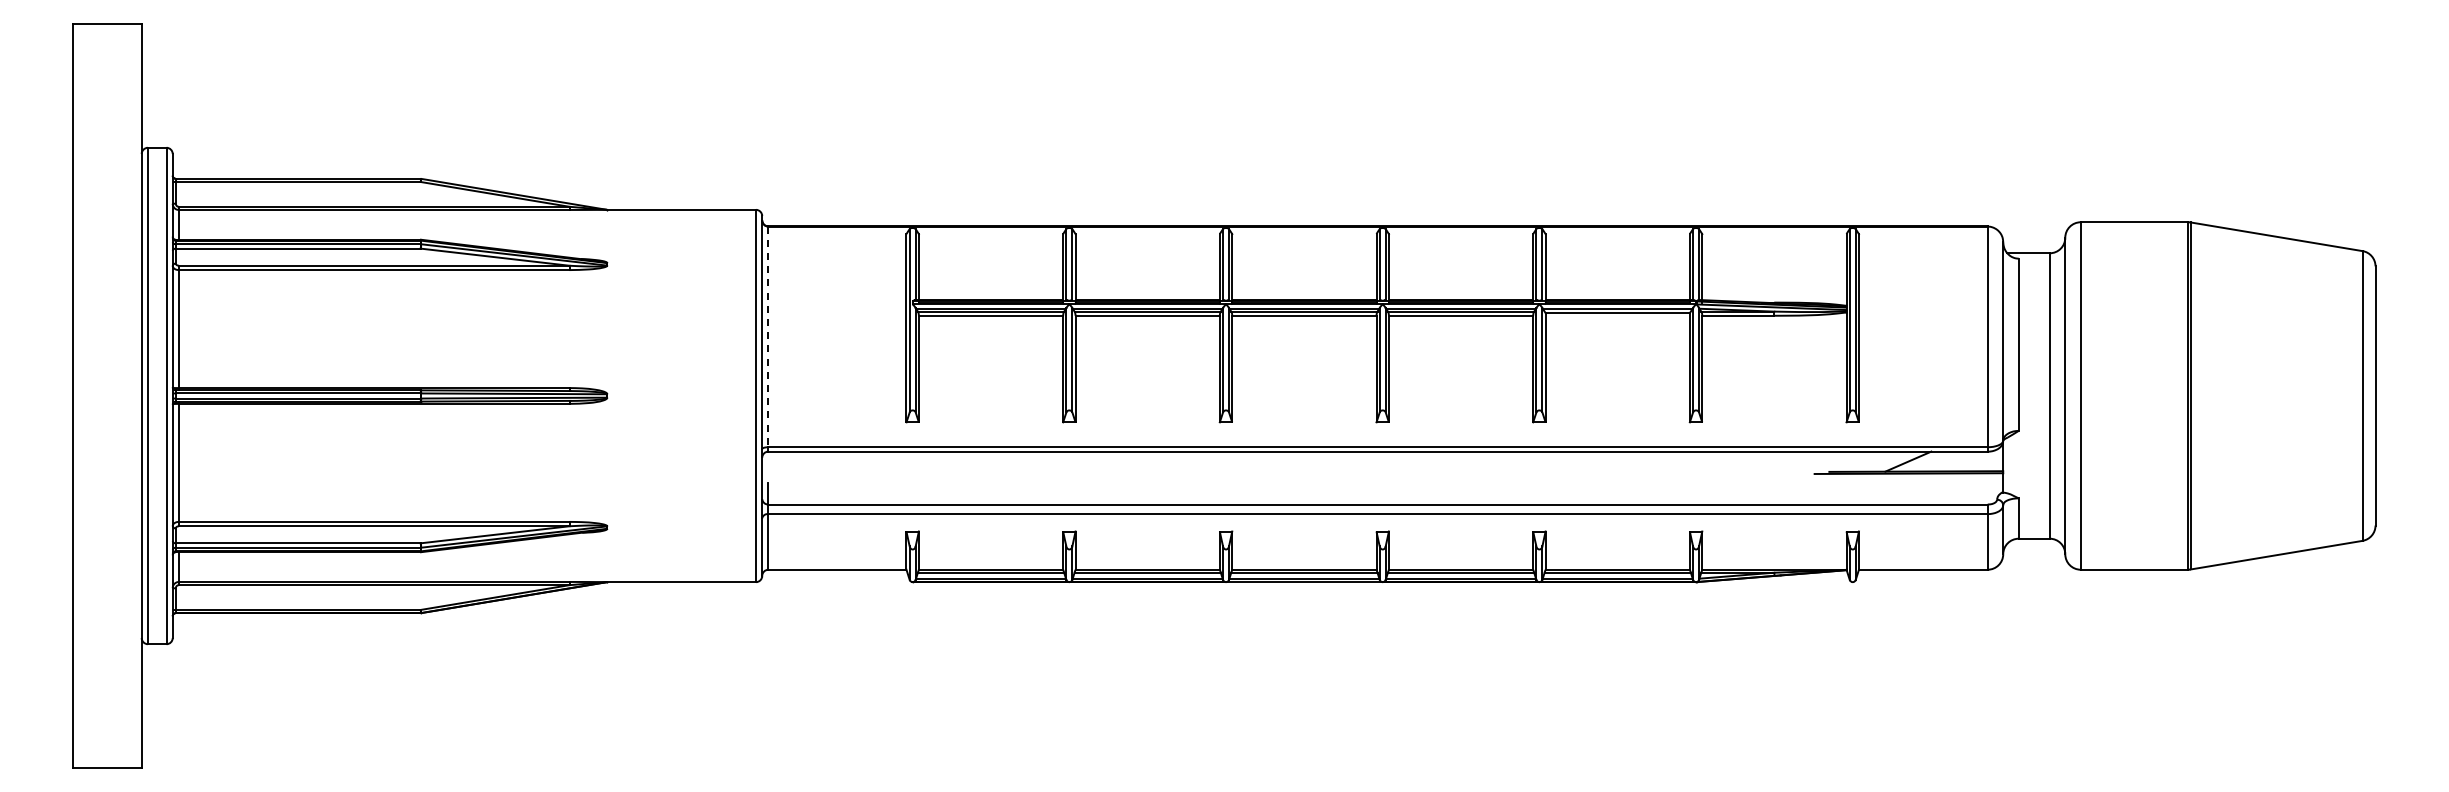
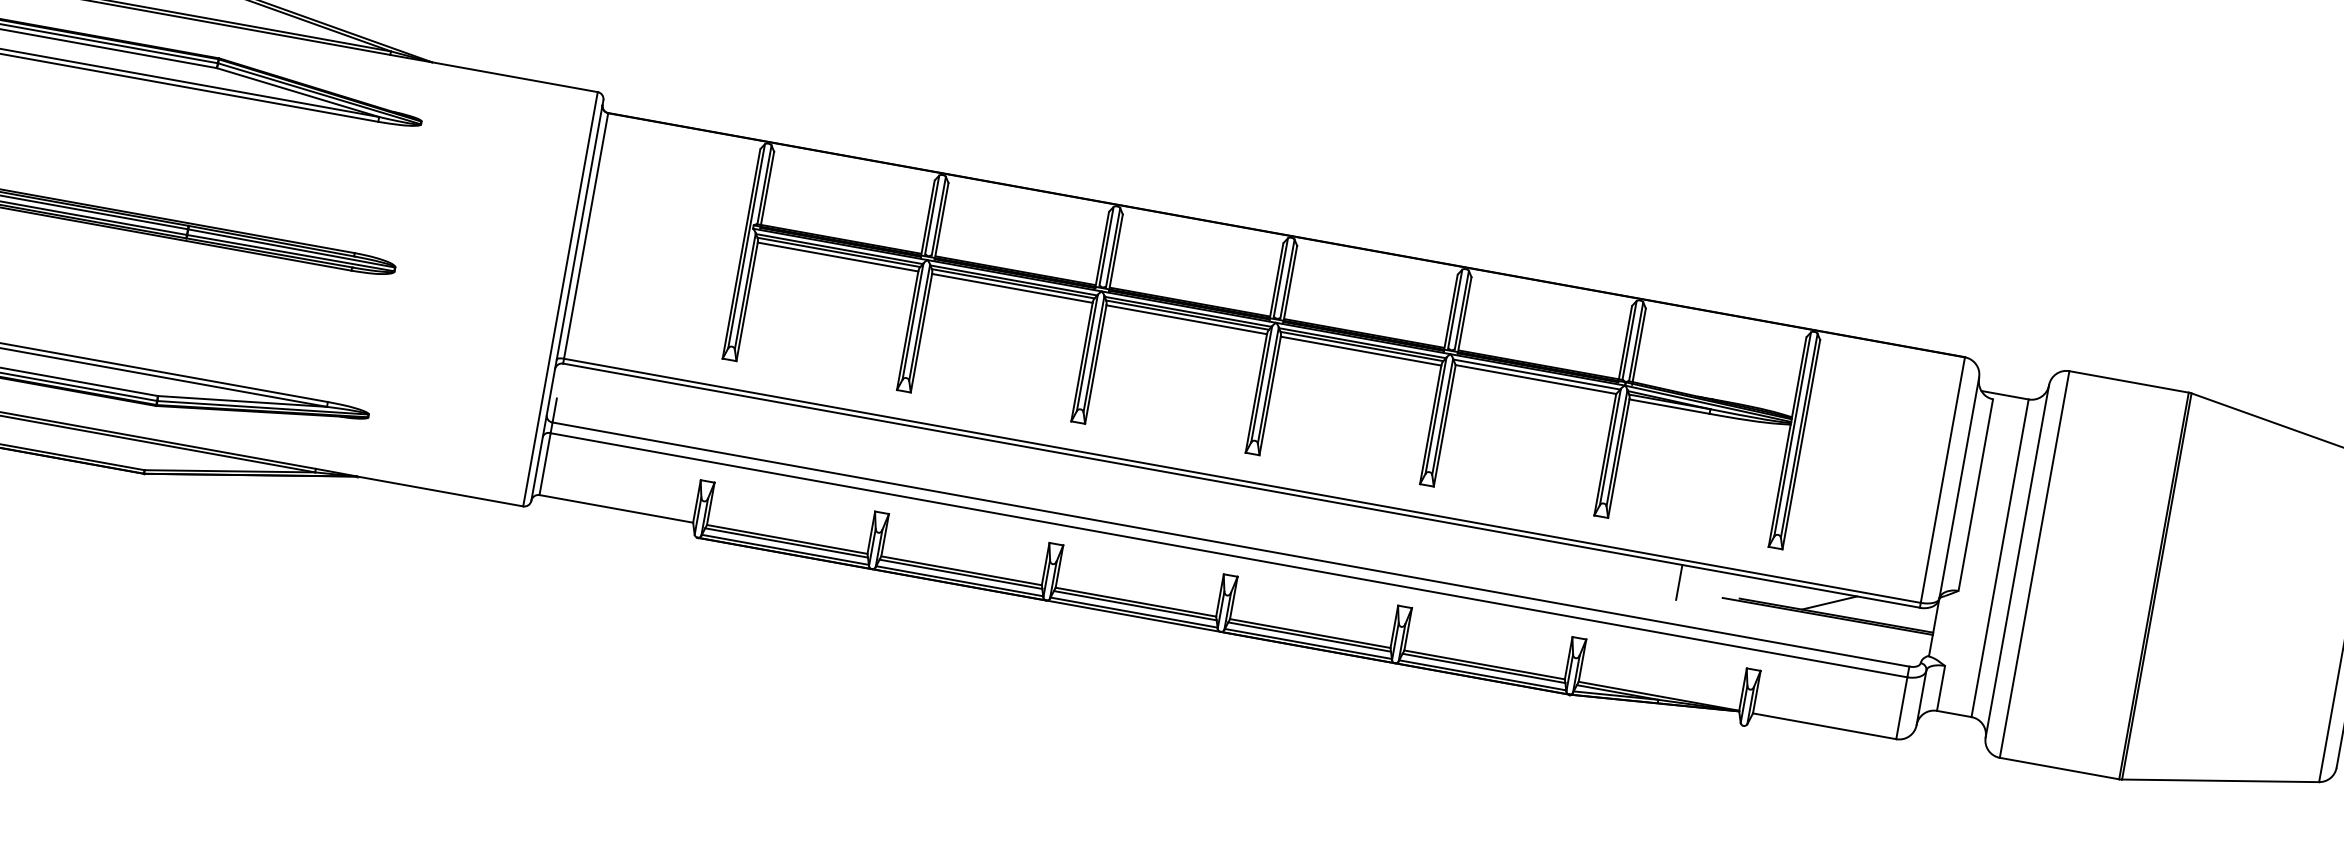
line: (768, 337) -> (586, 236), dashed -> solid
line: (1774, 466) -> (1679, 581), added

